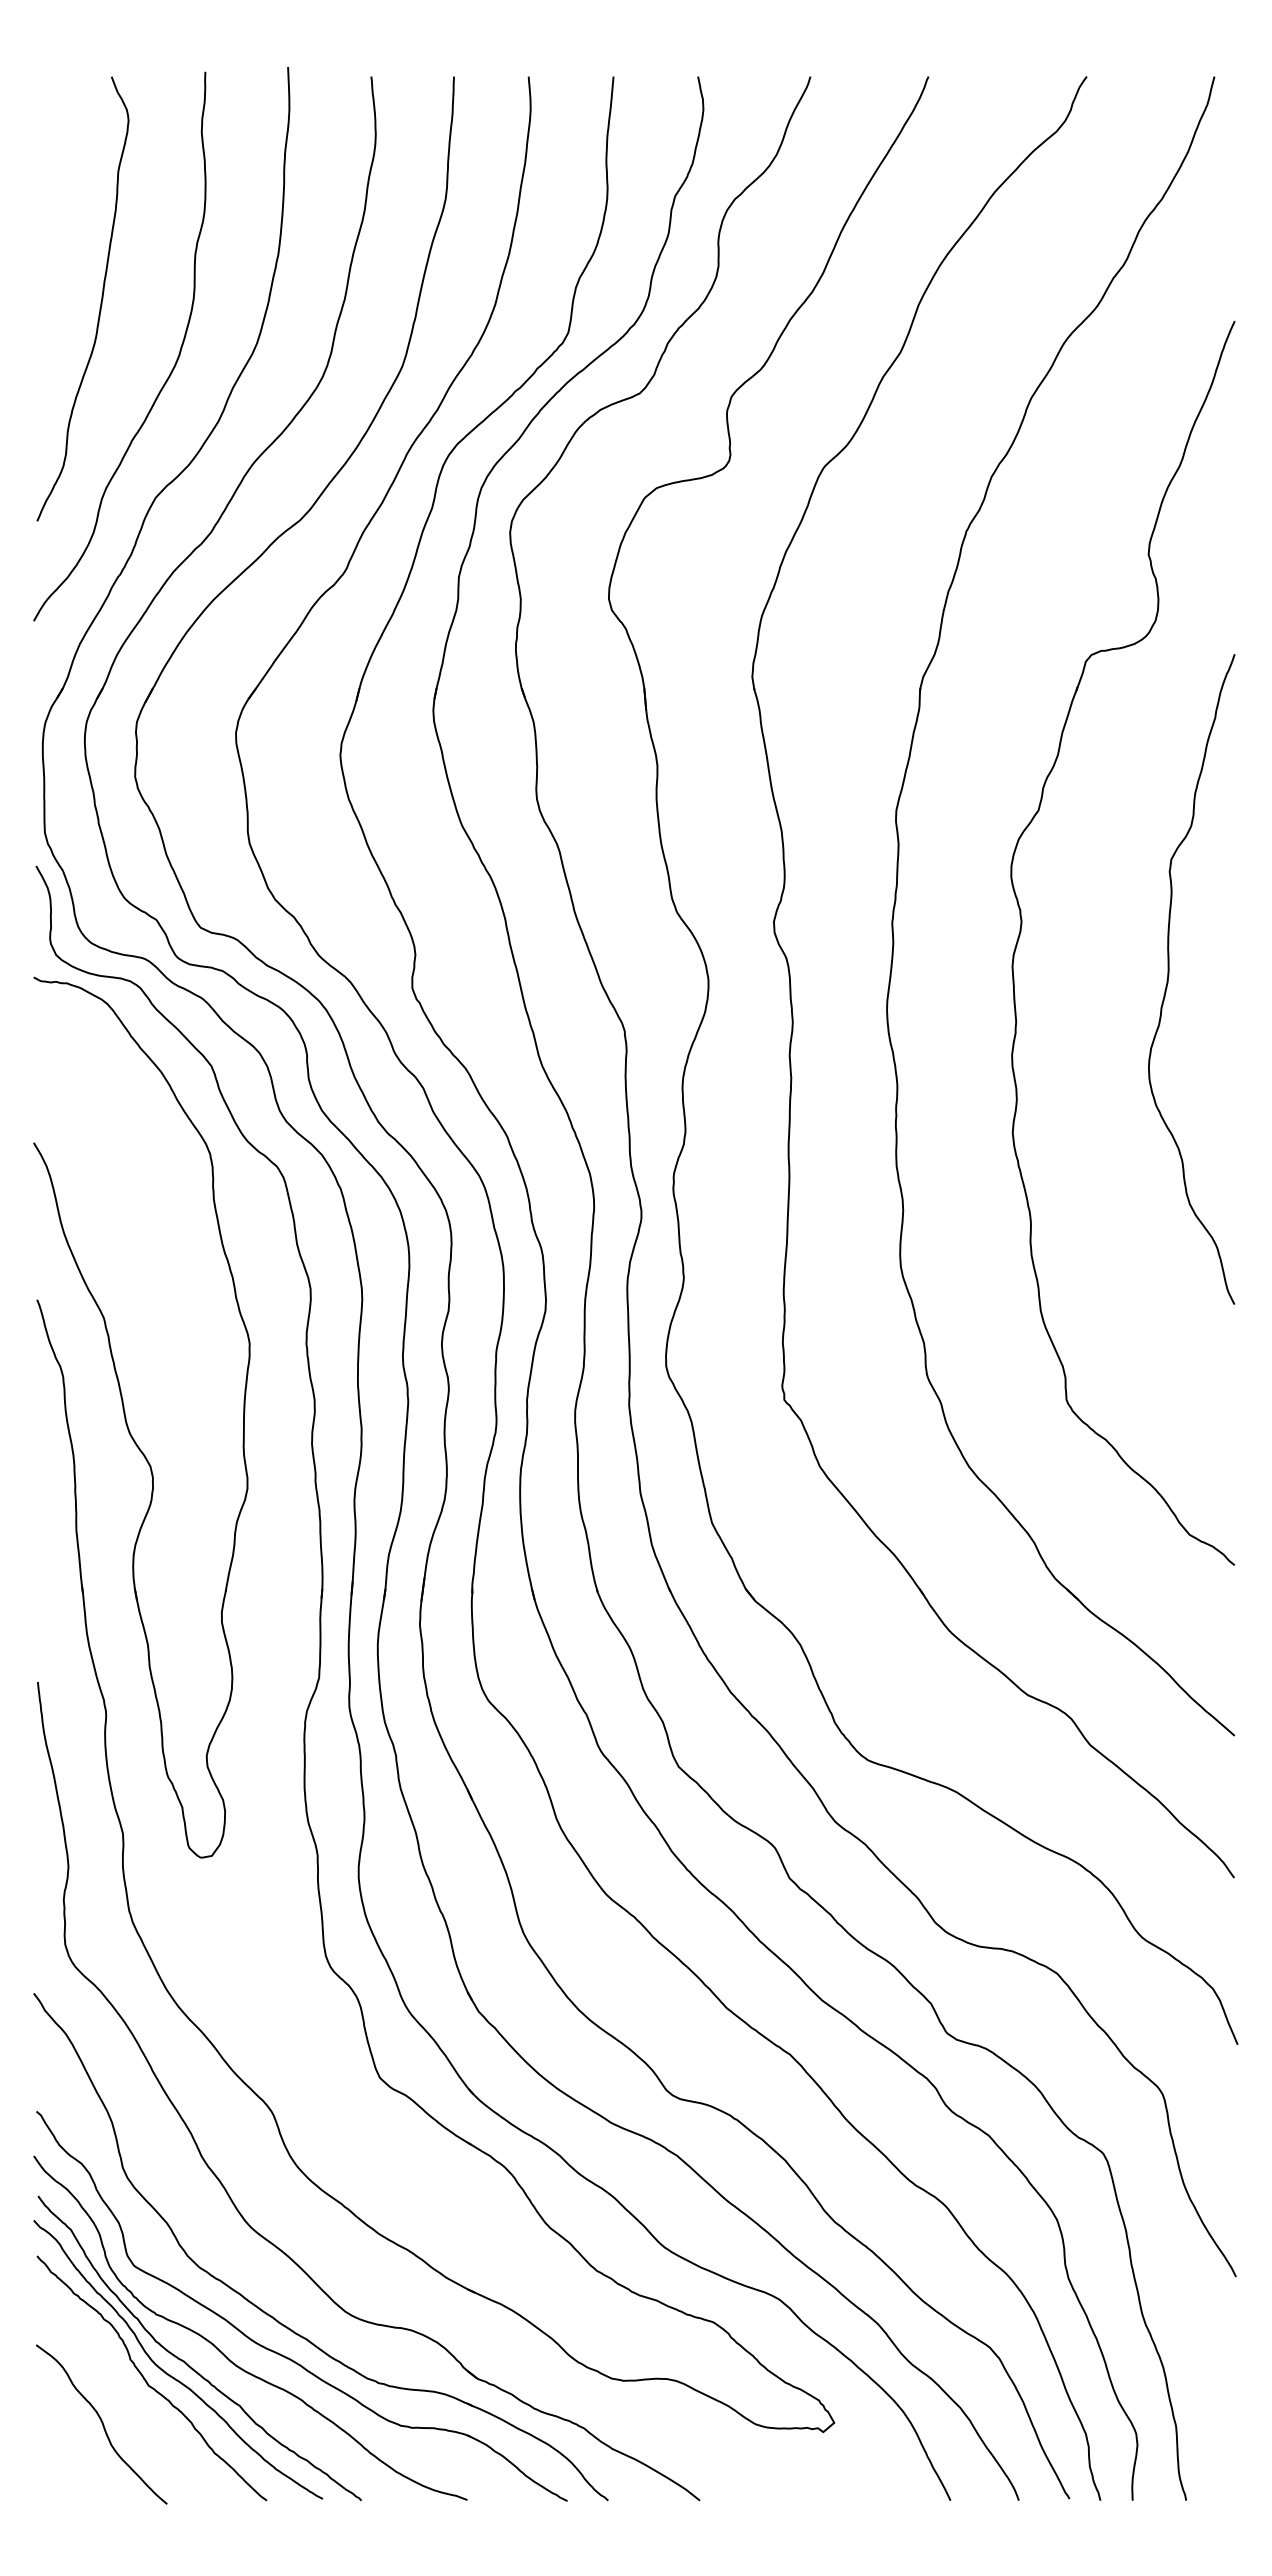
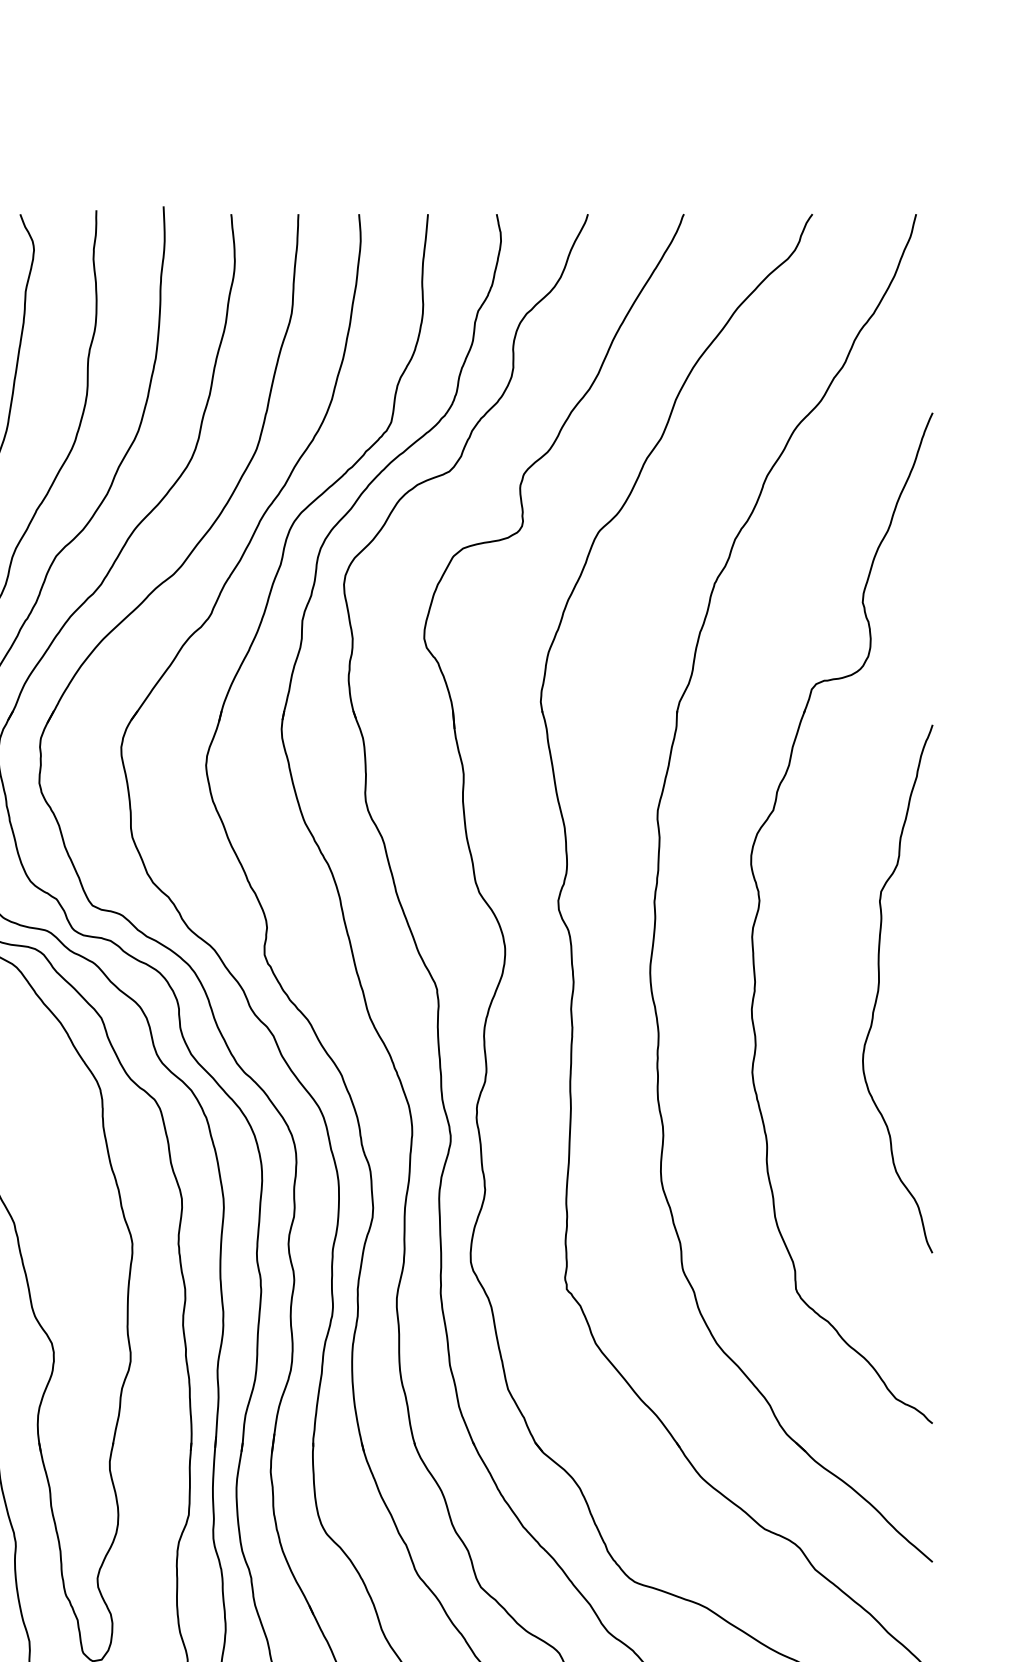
curve: (1169, 975) -> (879, 985), moved

